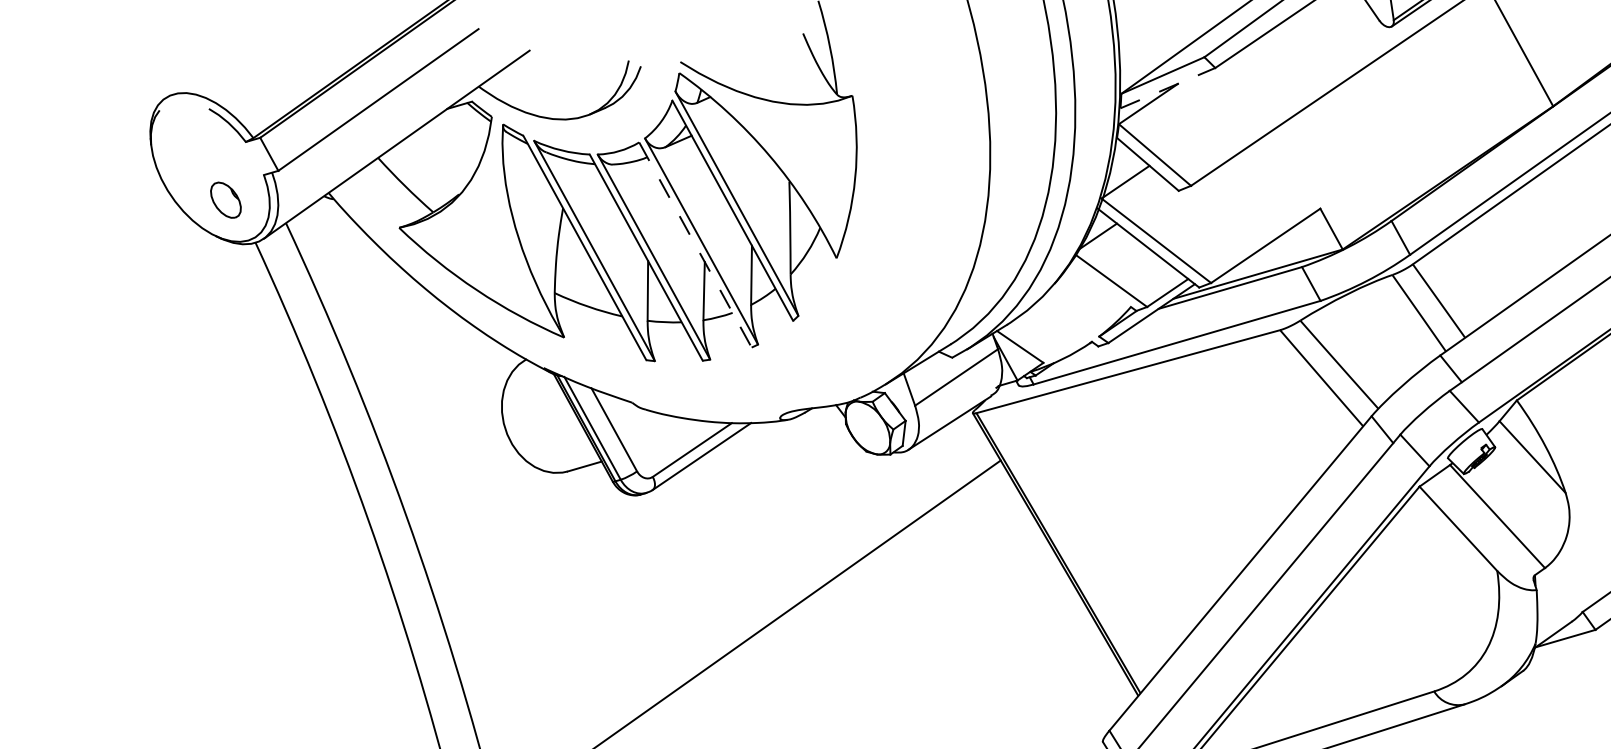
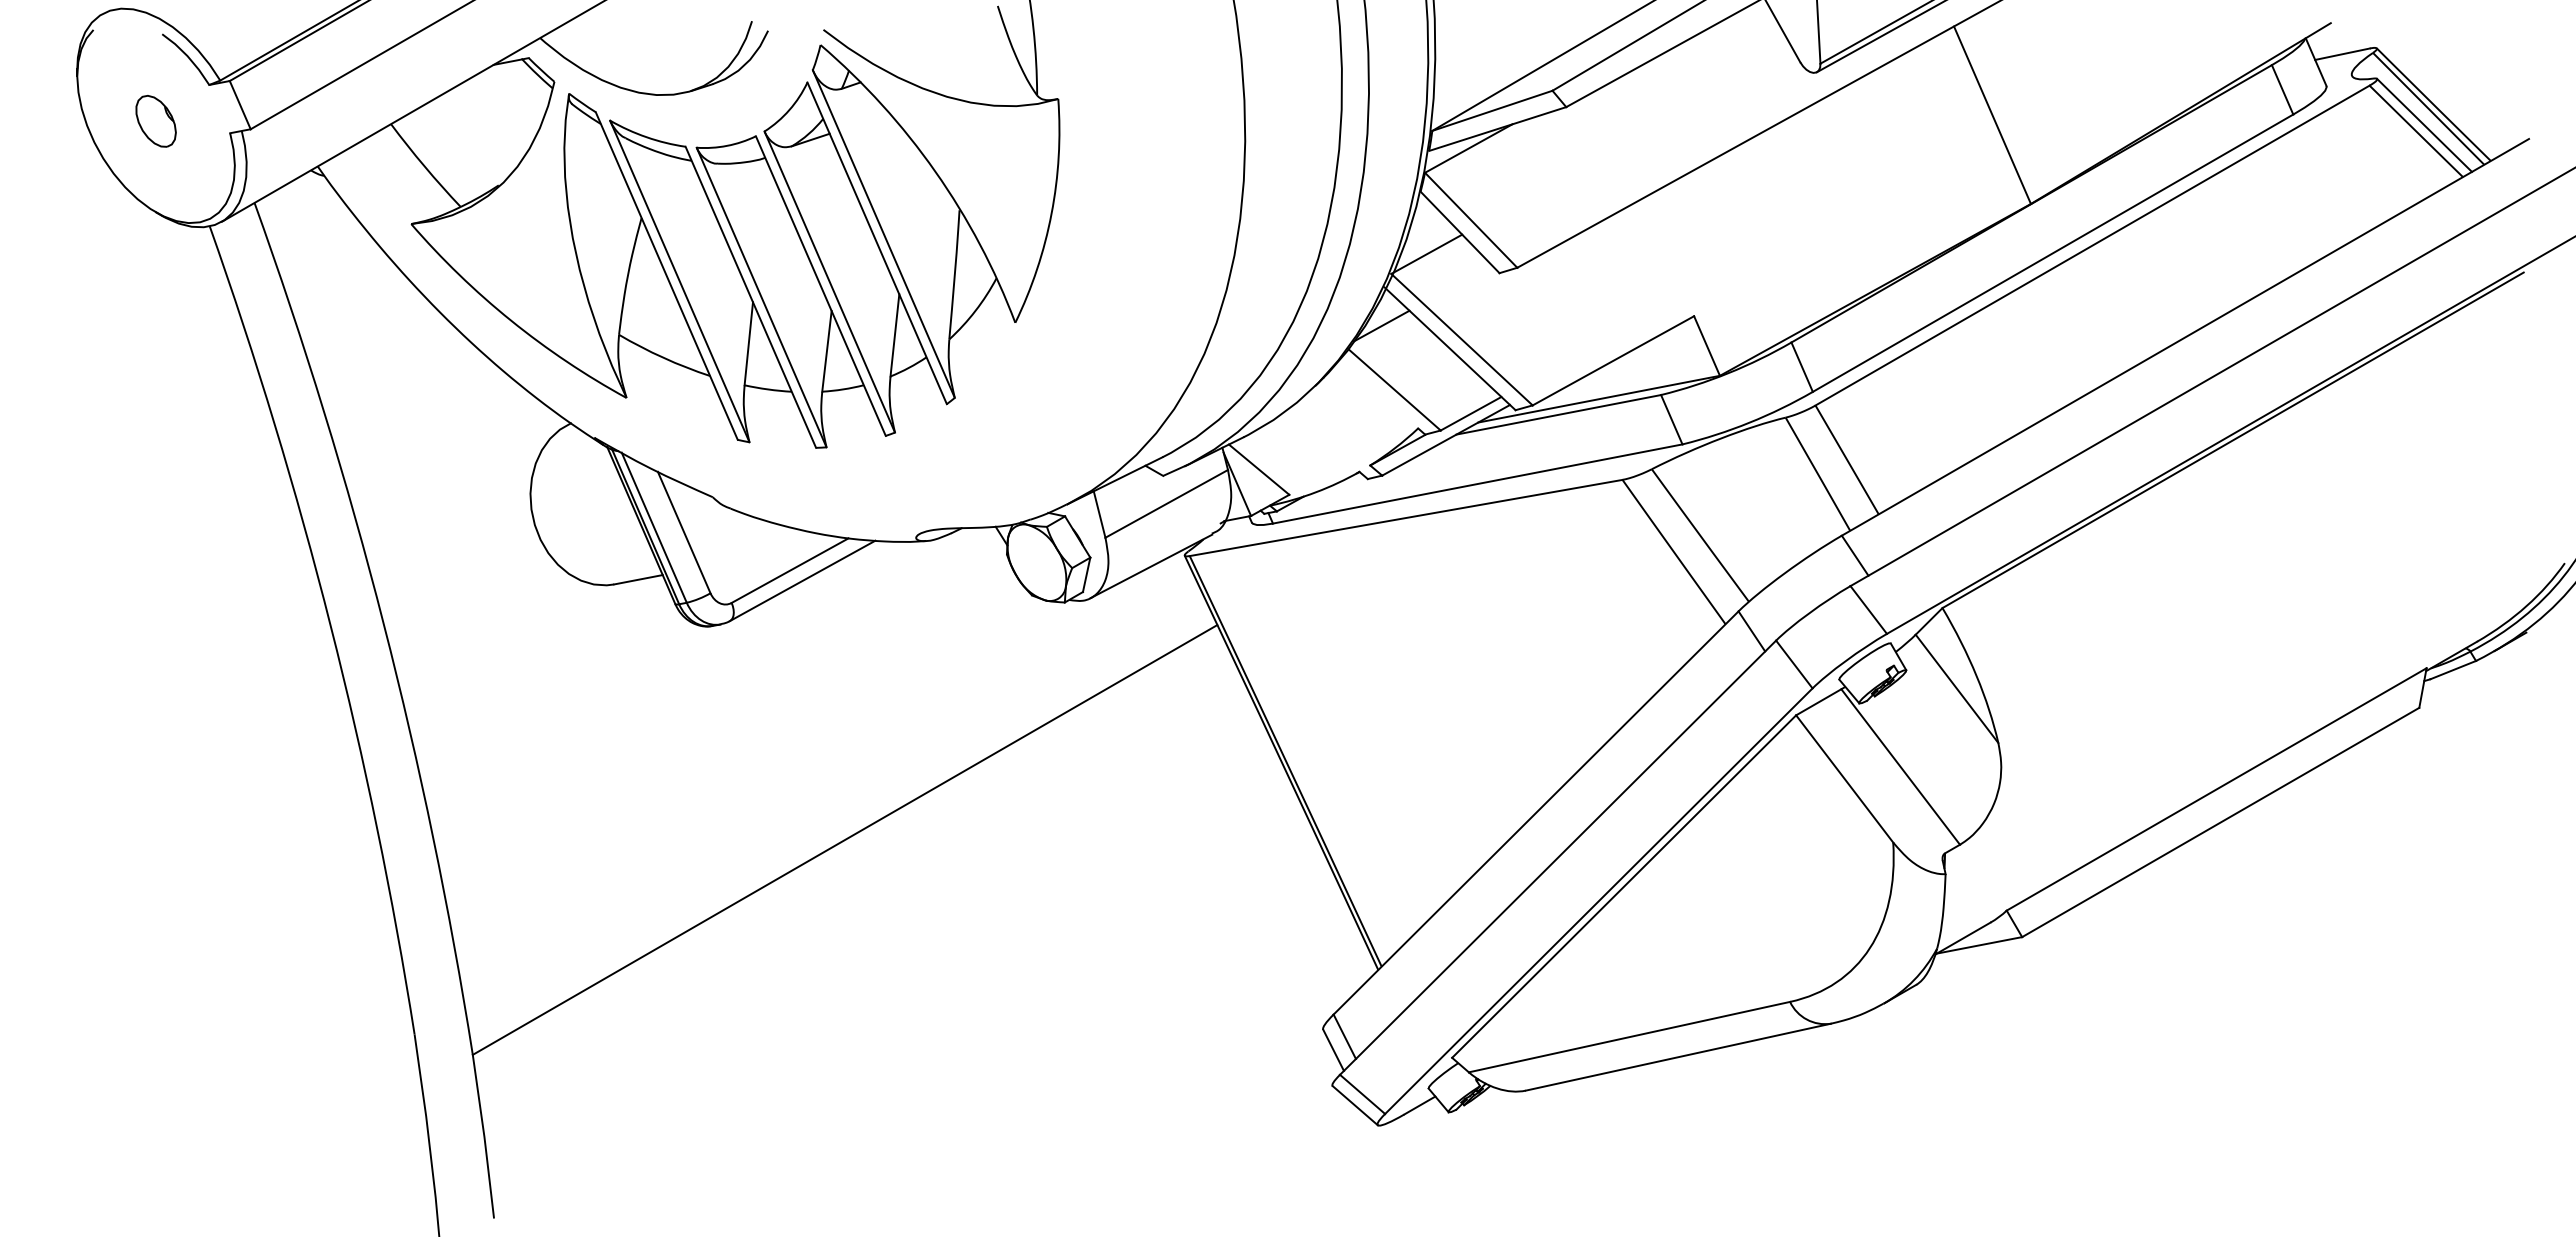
line: (1167, 88) -> (1497, 129), dashed -> solid
part: (225, 200) -> (155, 121), moved
line: (695, 245) -> (821, 286), dashed -> solid

